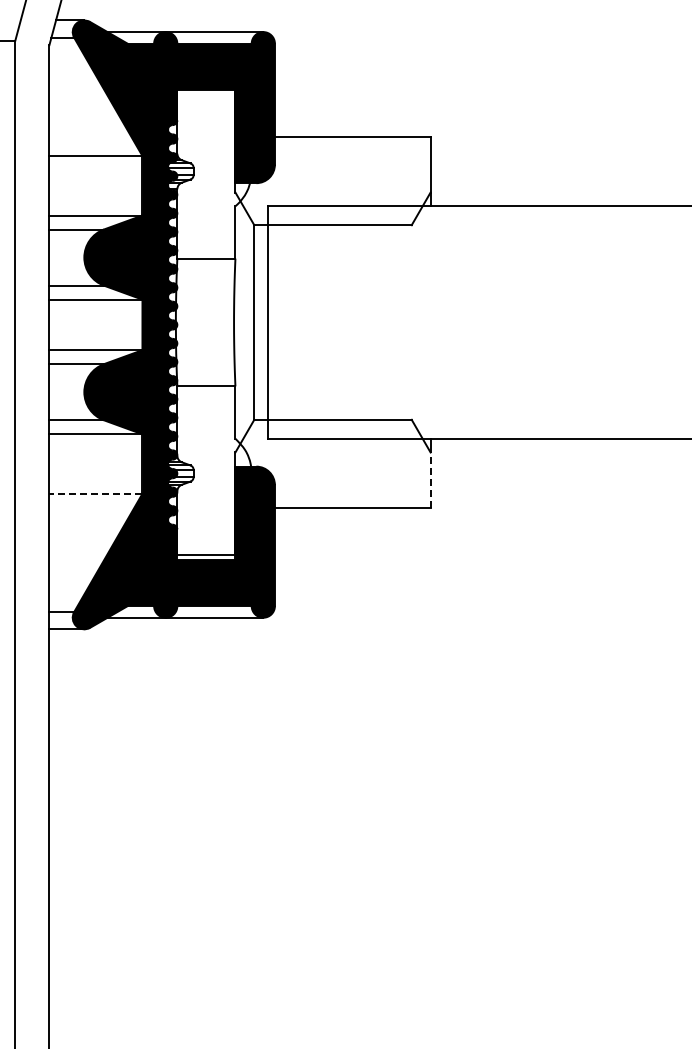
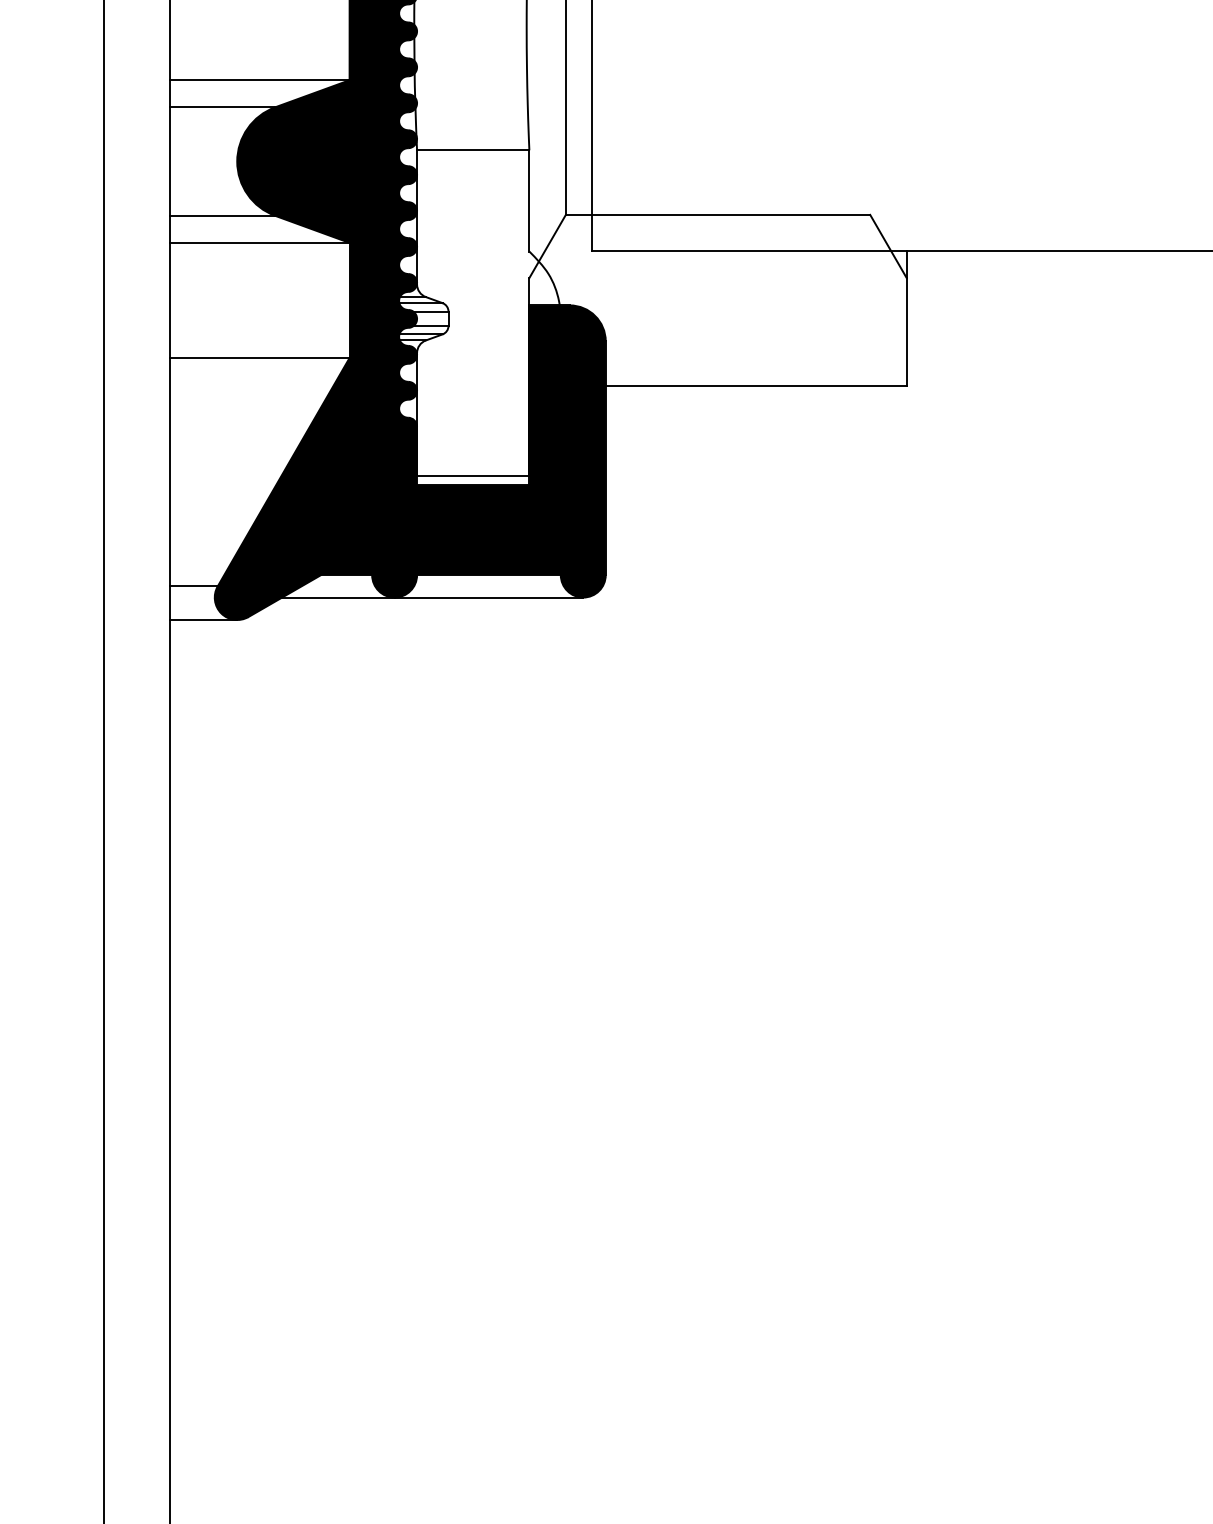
line: (430, 480) -> (906, 332), dashed -> solid
line: (95, 493) -> (258, 357), dashed -> solid

